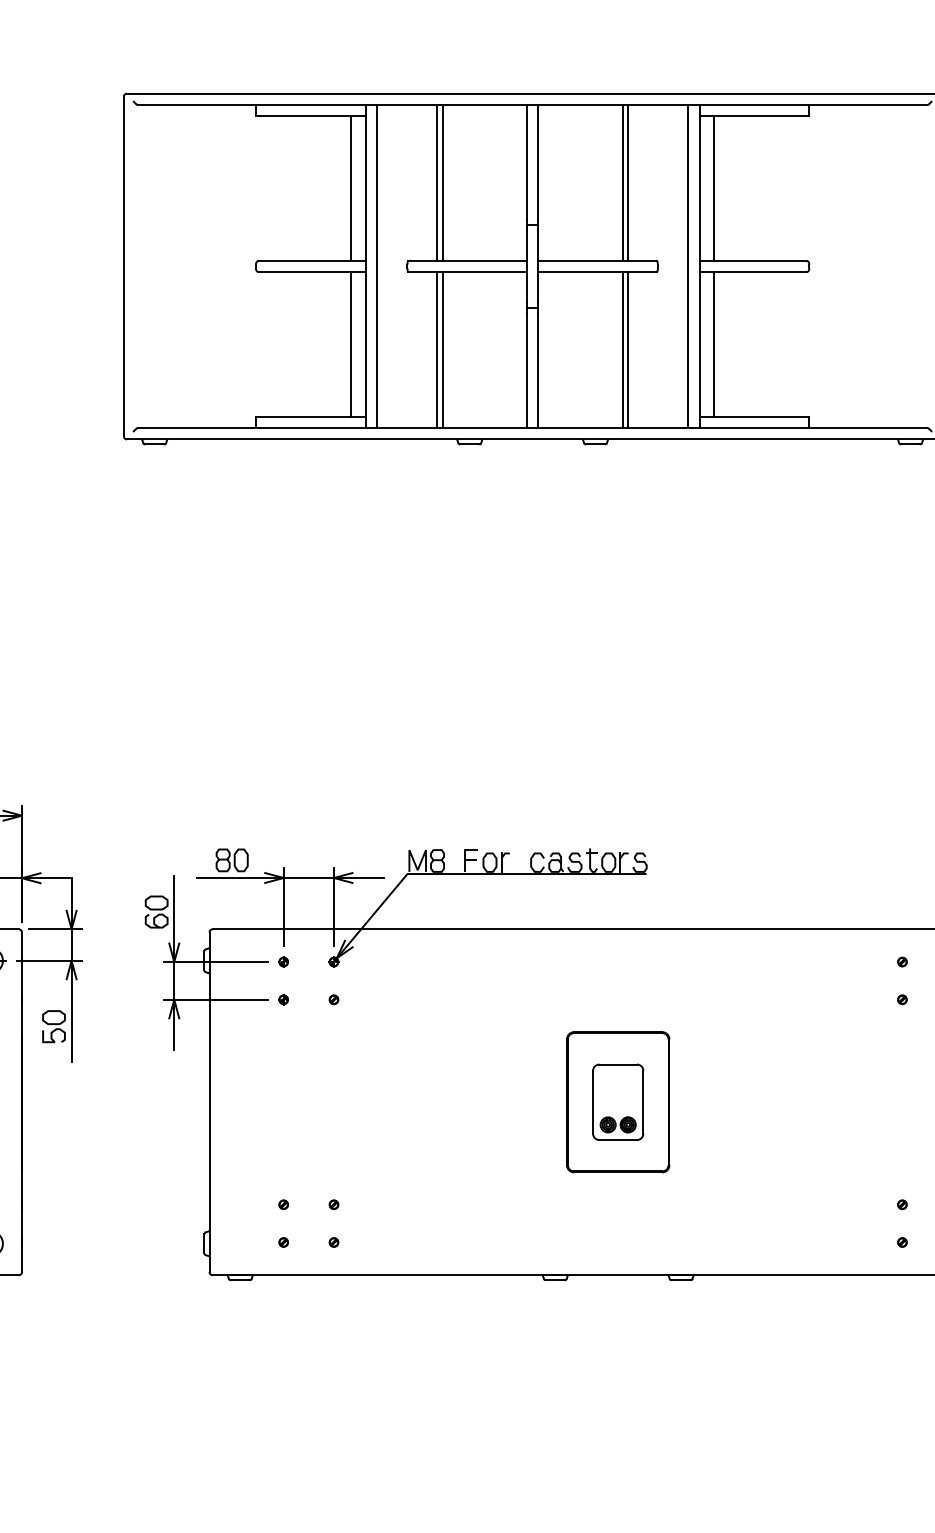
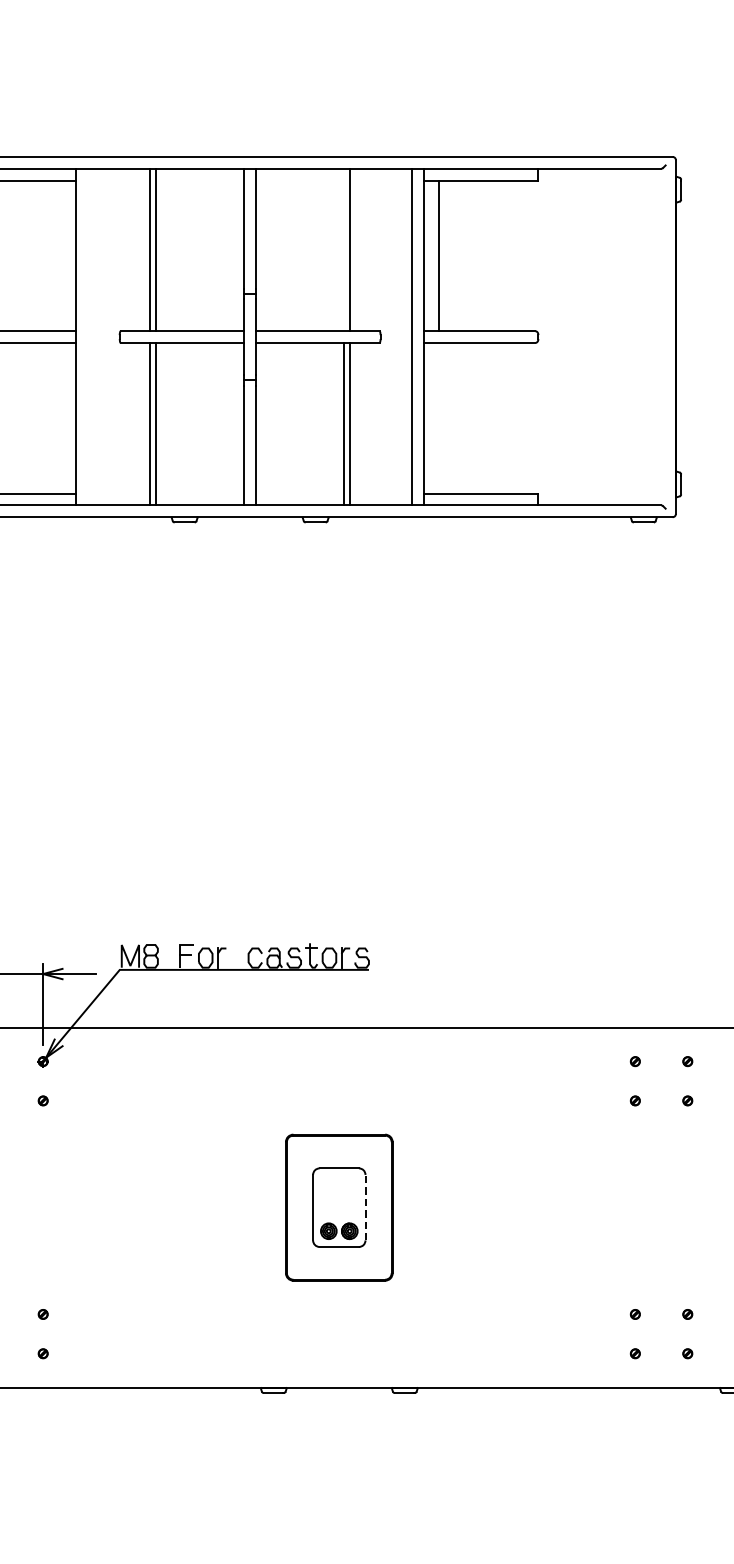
line: (622, 182) -> (343, 249), removed
line: (350, 188) -> (60, 255), removed
line: (377, 266) -> (88, 337), removed
line: (350, 344) -> (60, 418), removed
line: (714, 344) -> (439, 418), removed
line: (643, 1101) -> (365, 1206), solid -> dashed

